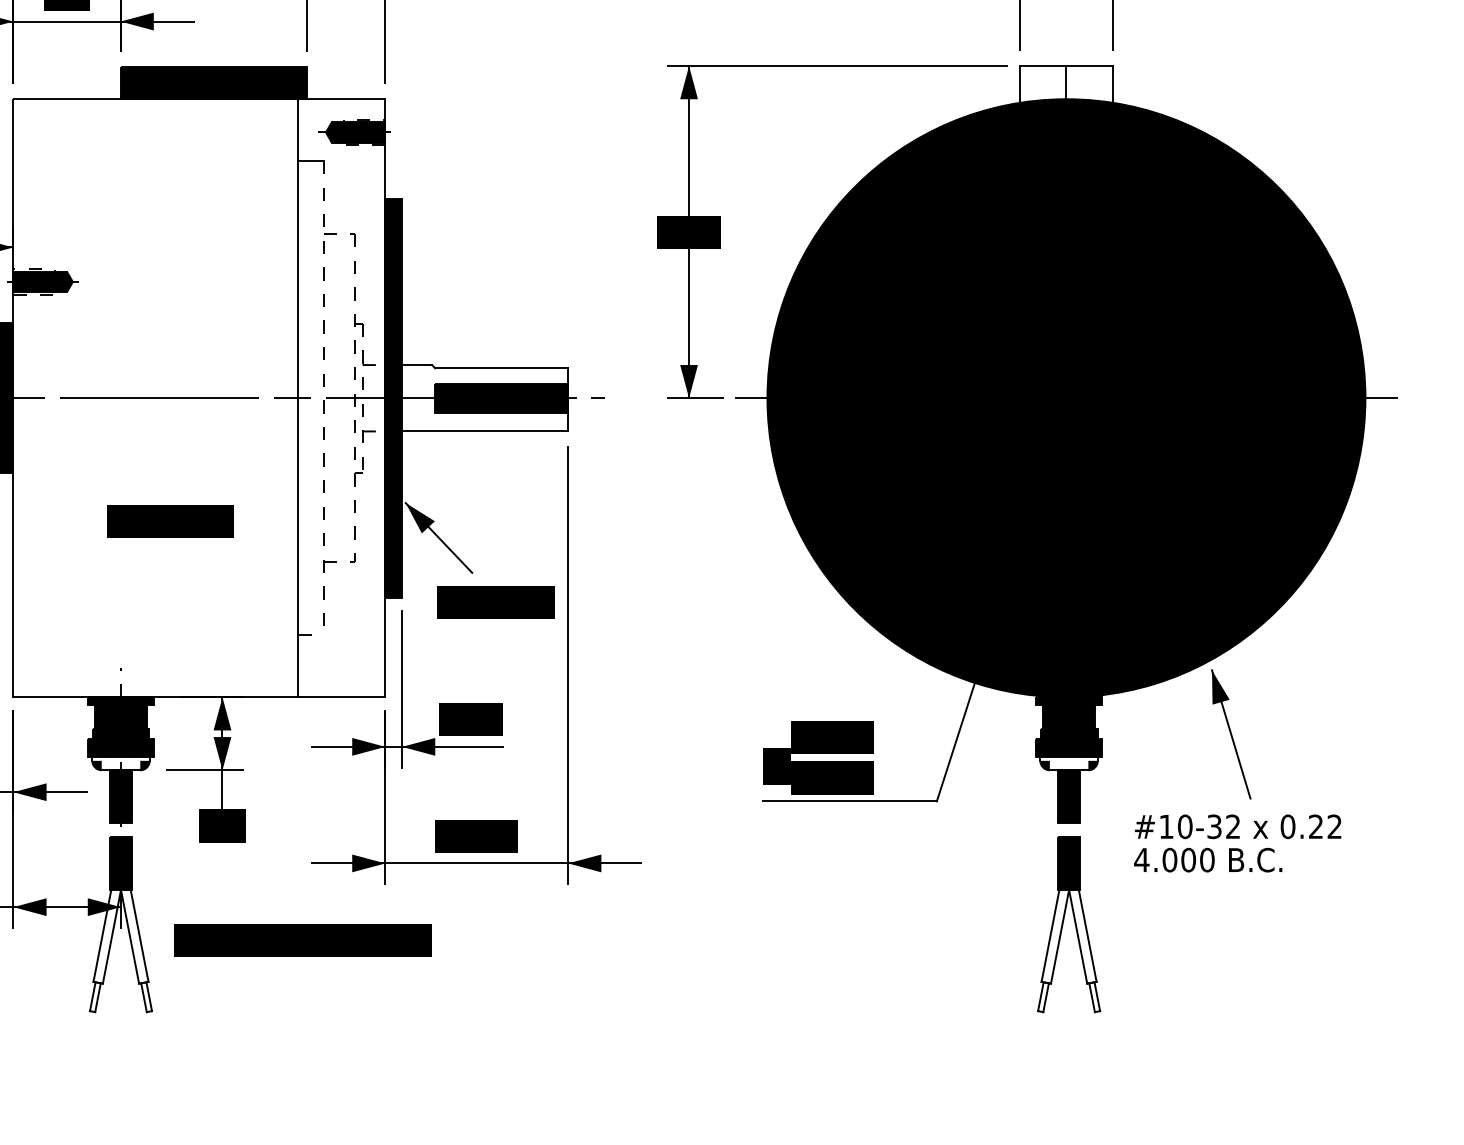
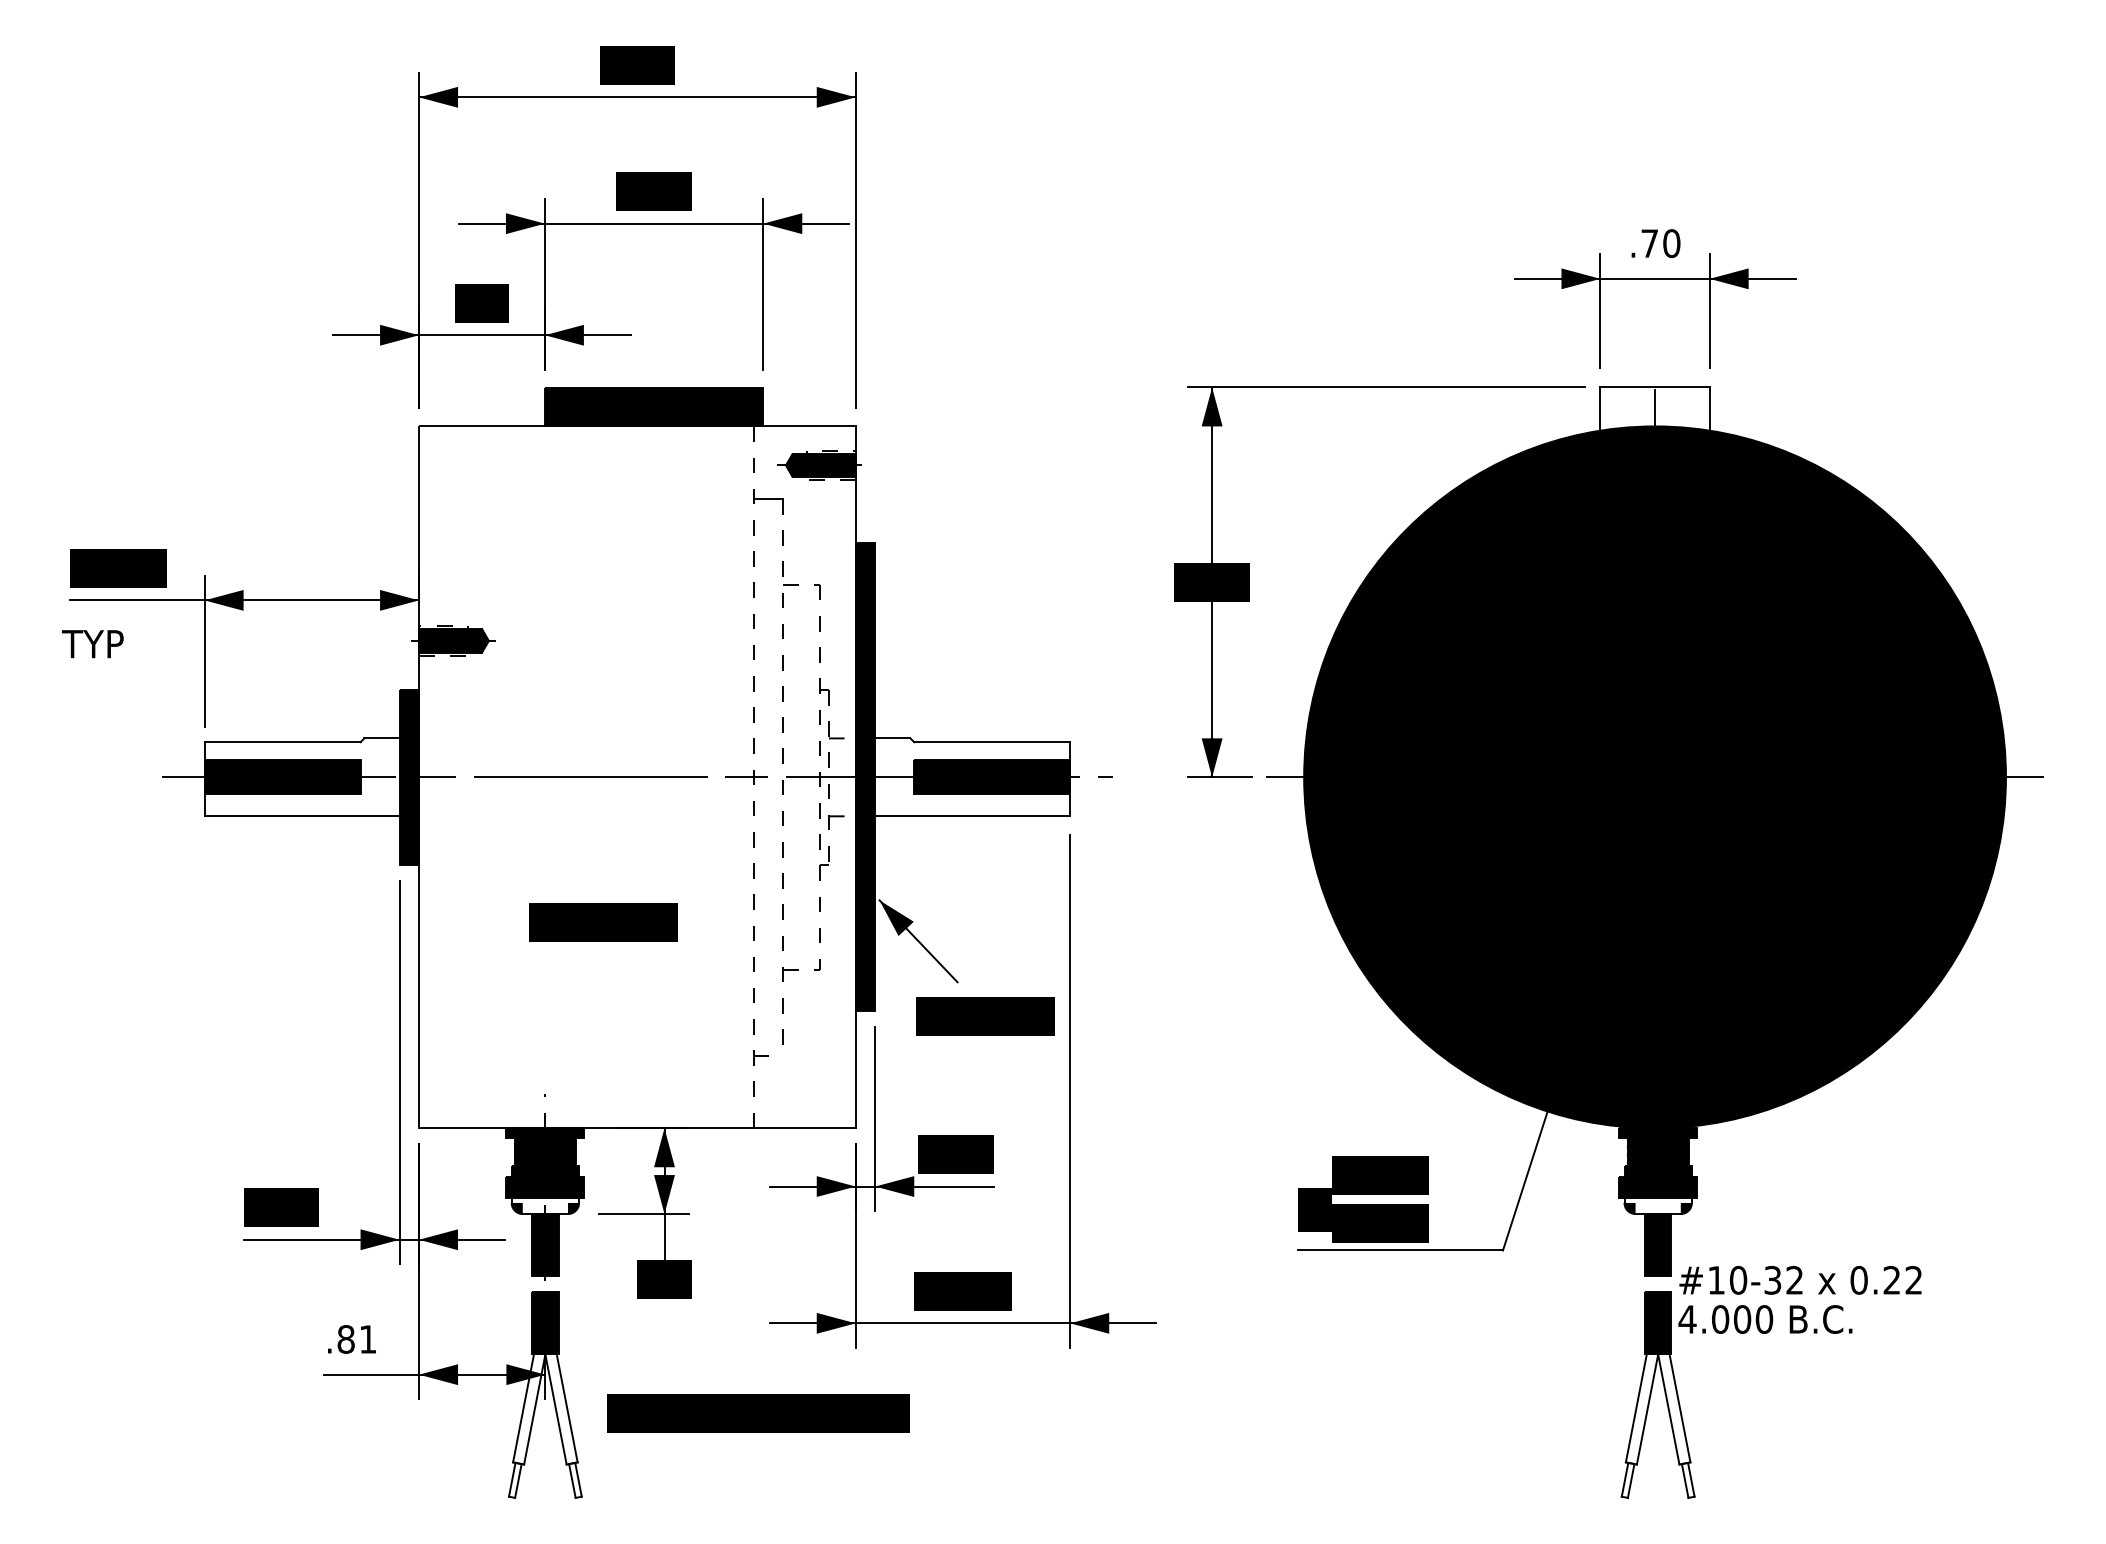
line: (298, 398) -> (753, 777), solid -> dashed
part: (1231, 734) -> (1848, 1171), removed
text: (1237, 843) -> (1799, 1299), moved

